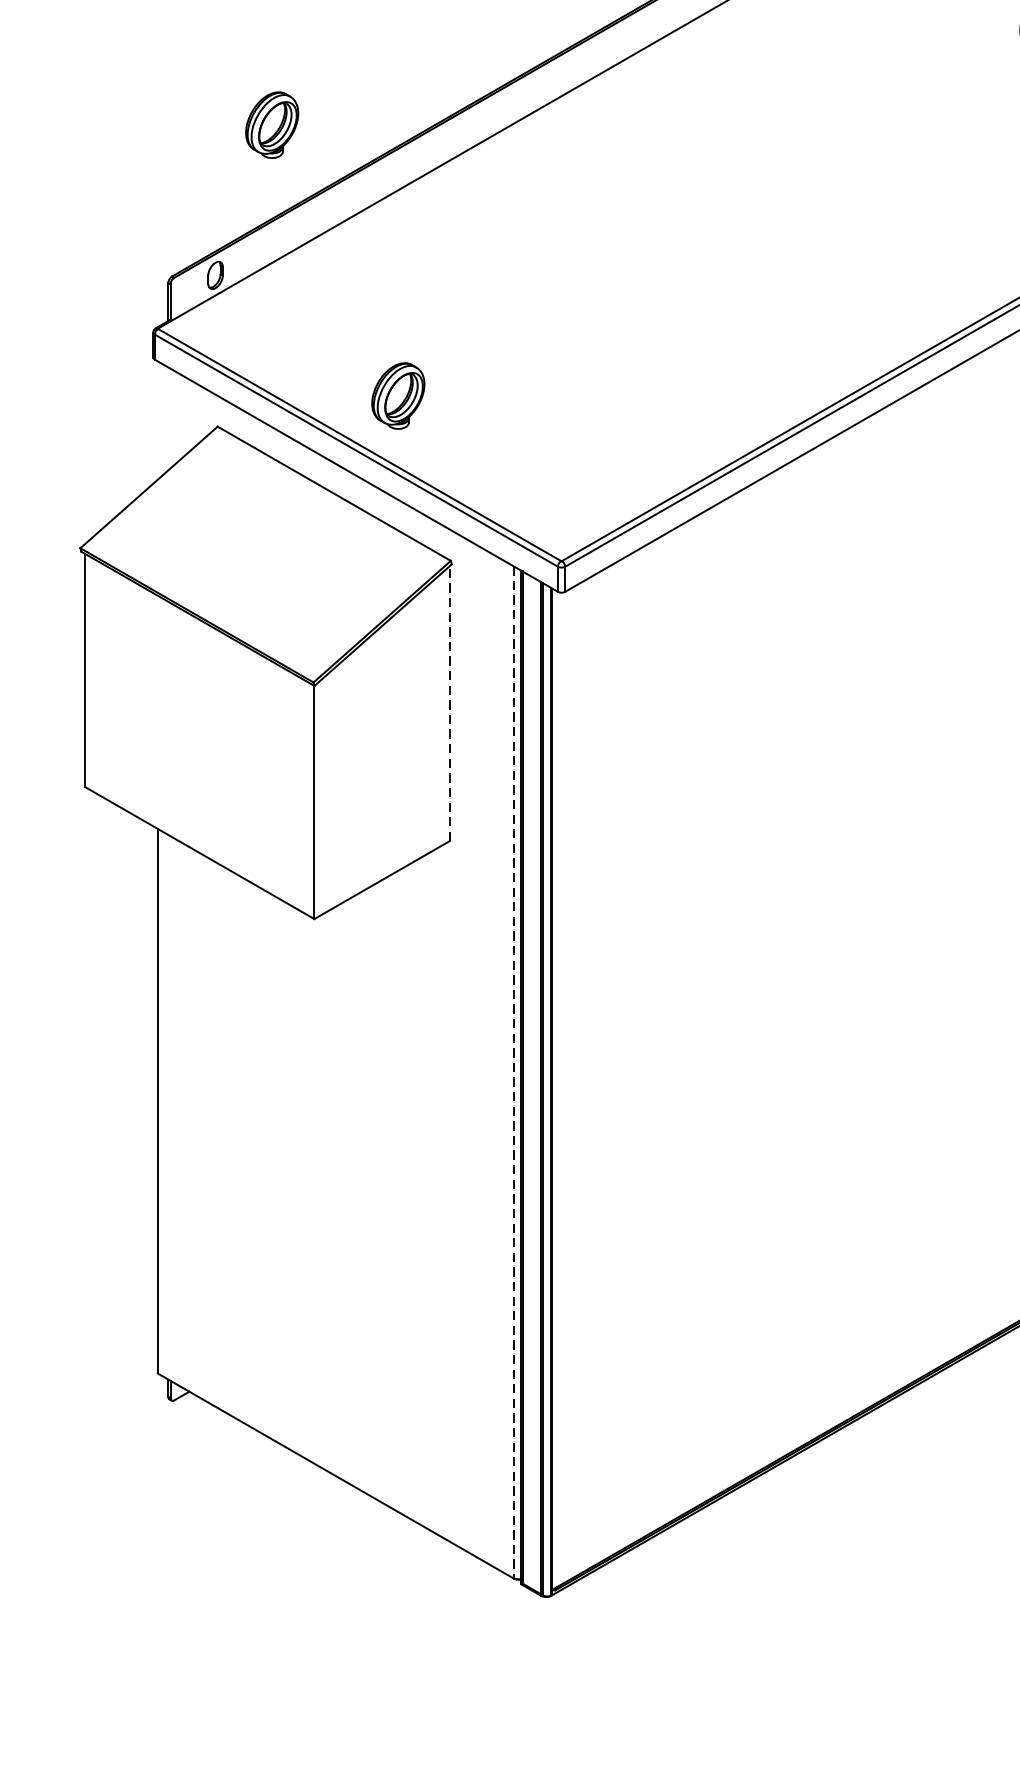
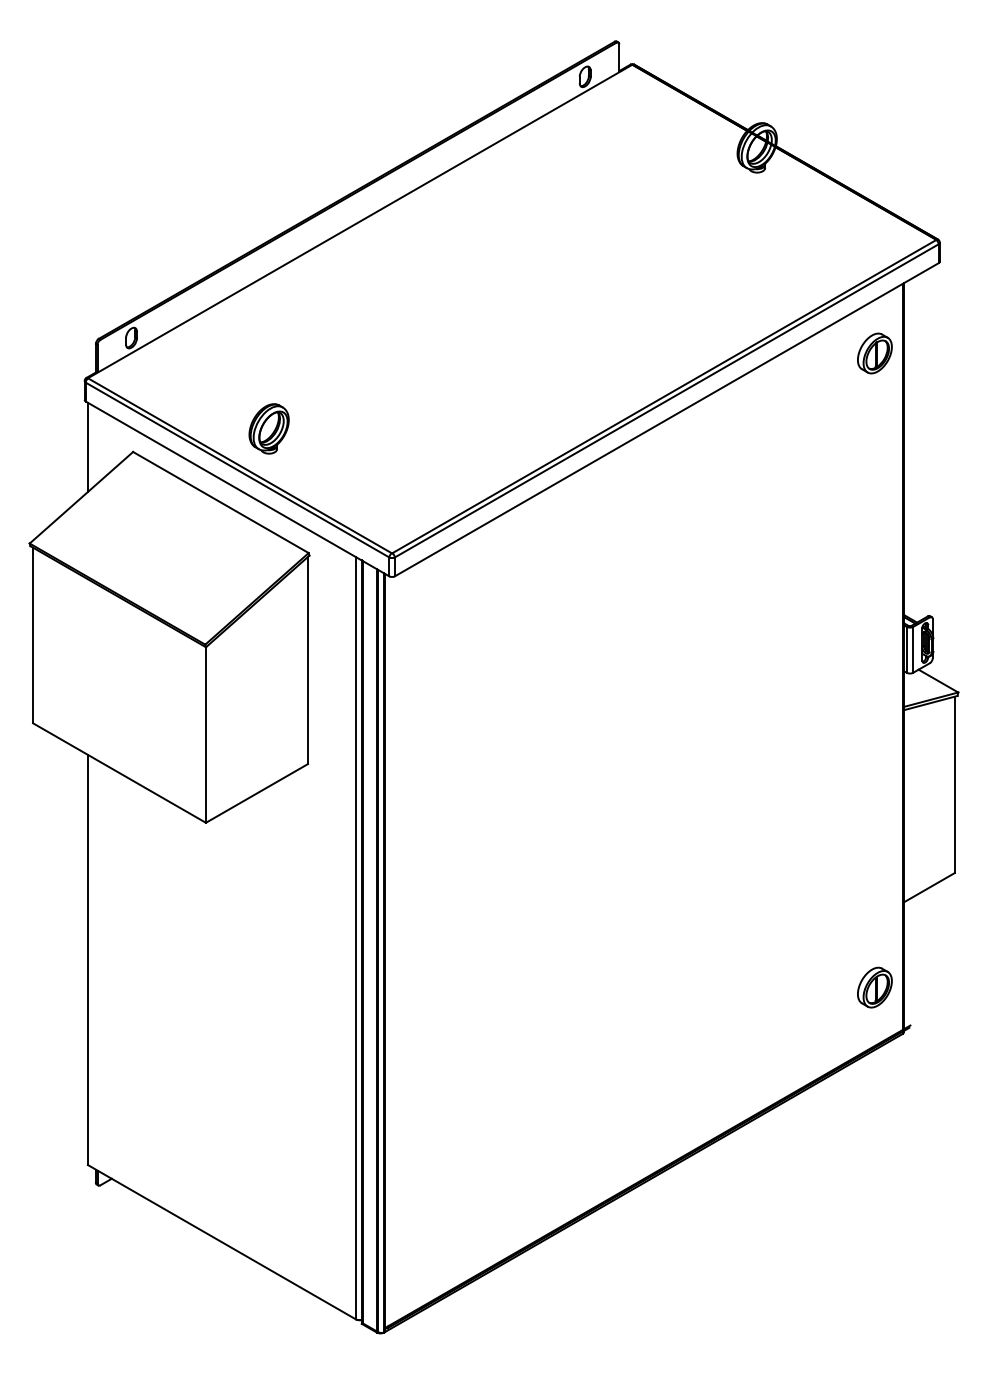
part: (271, 124) -> (173, 224), removed
line: (157, 419) -> (87, 446), added
line: (450, 703) -> (308, 660), dashed -> solid
line: (512, 1072) -> (355, 938), dashed -> solid

